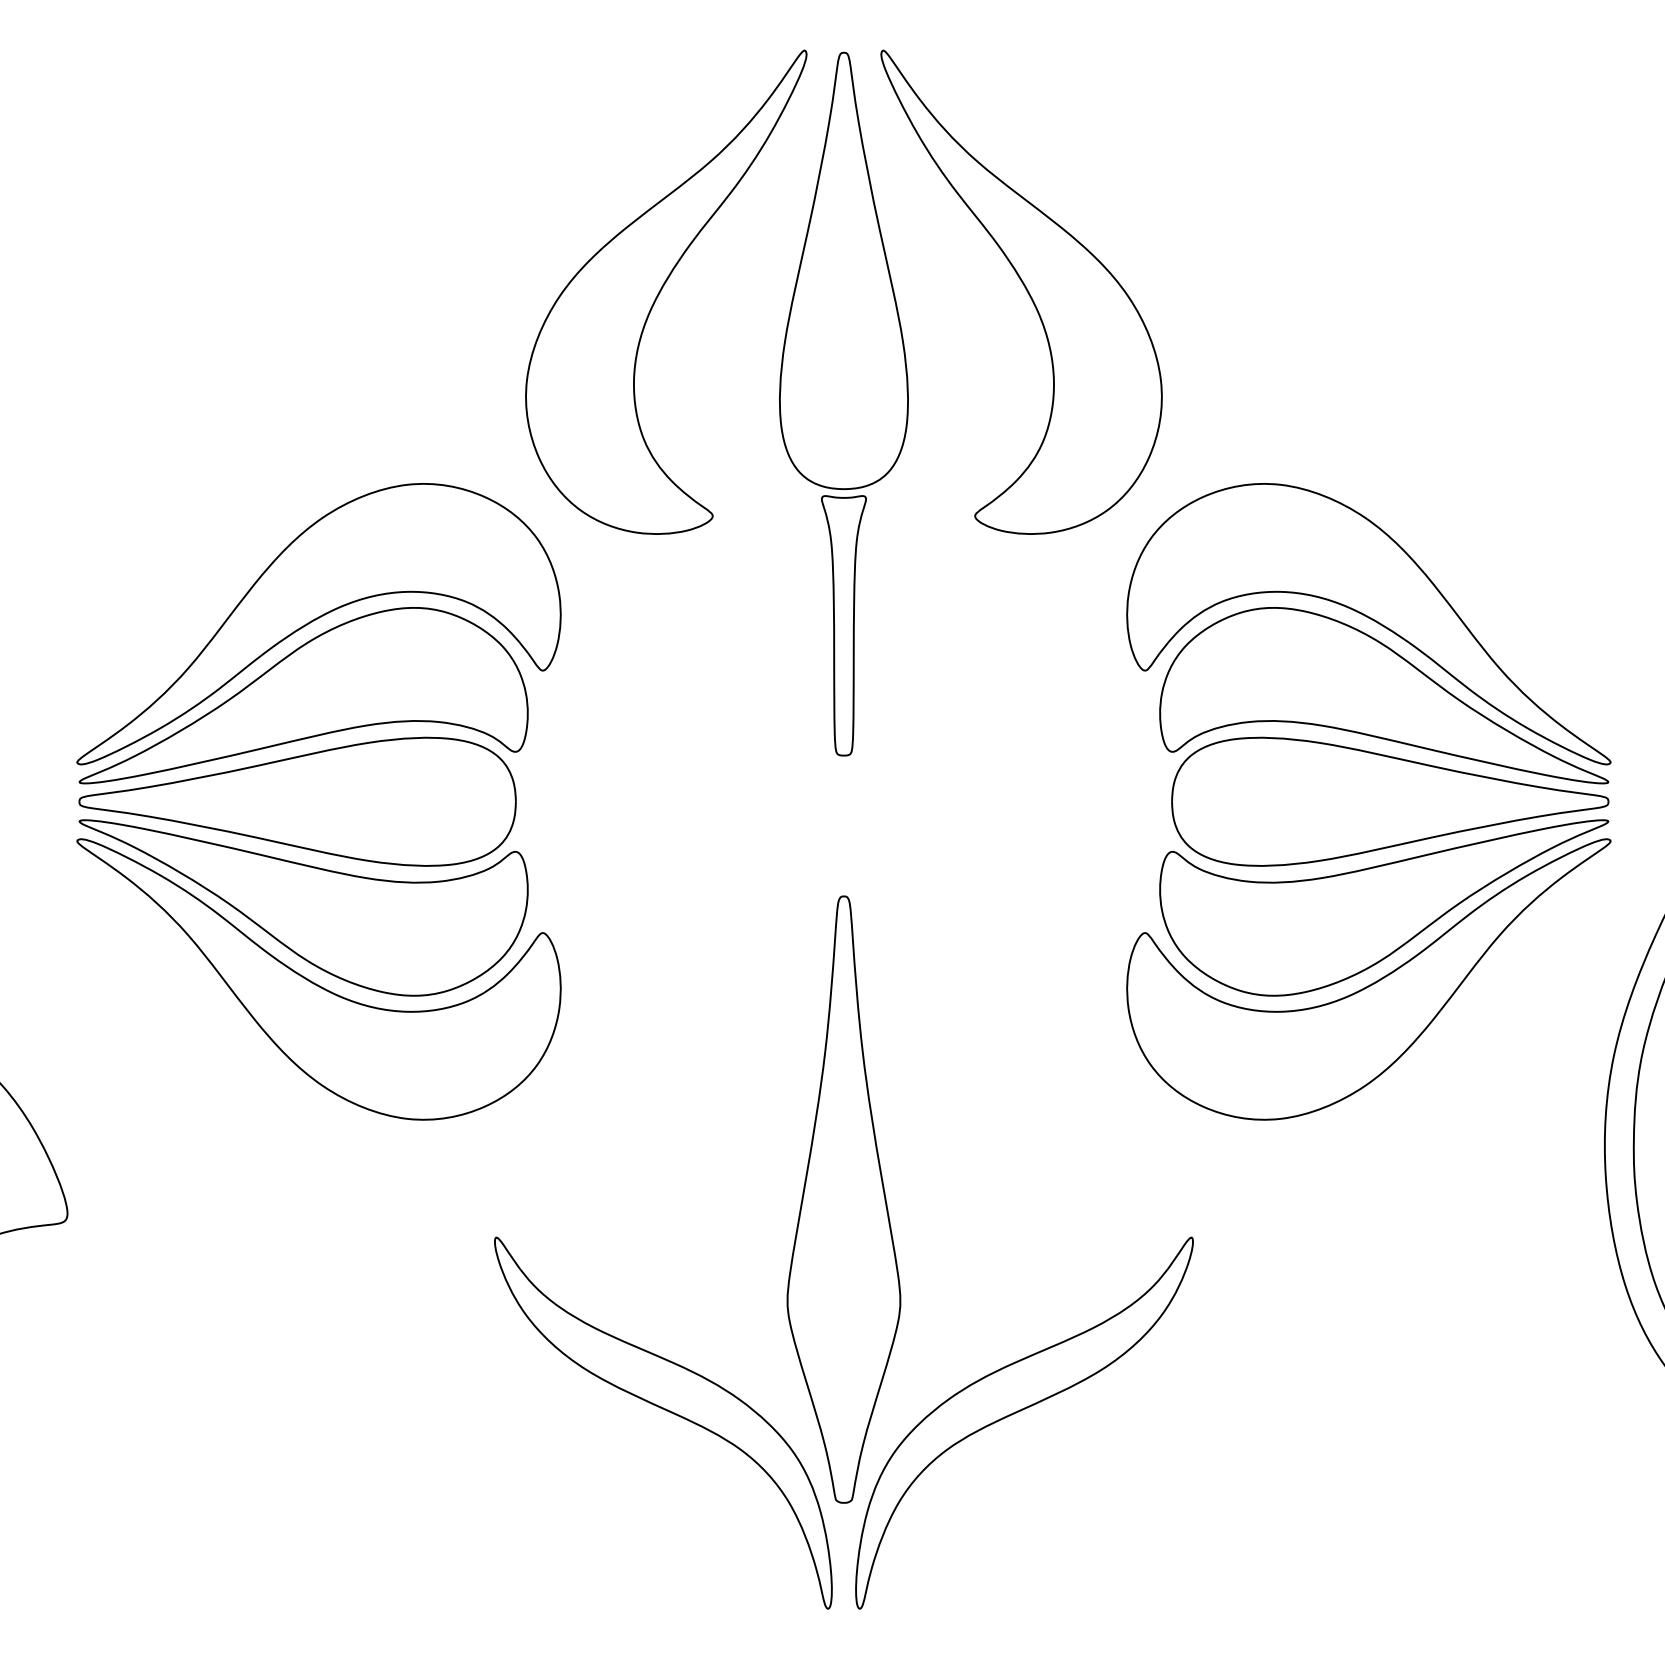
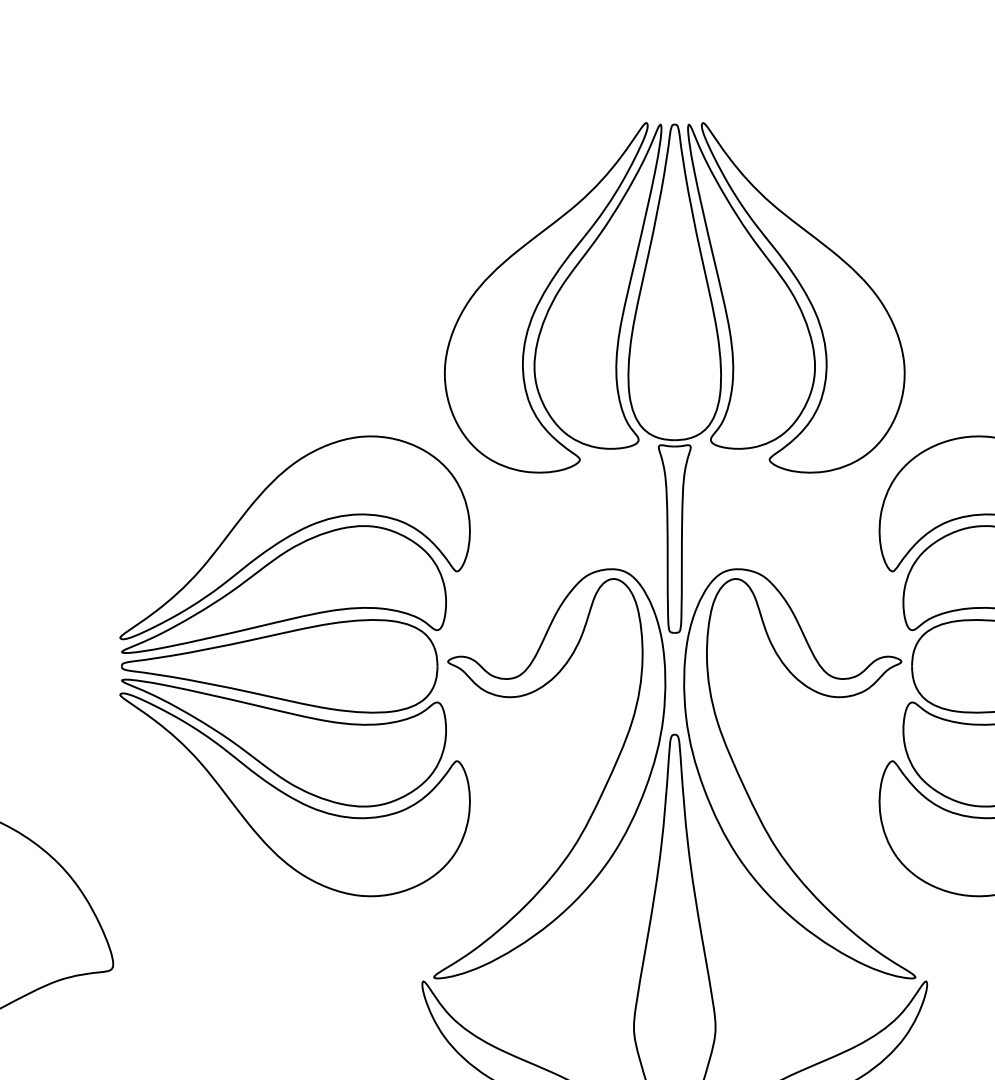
part: (737, 276) -> (597, 286), added
part: (949, 276) -> (751, 286), added
part: (947, 981) -> (749, 796), added
part: (739, 983) -> (599, 797), added

